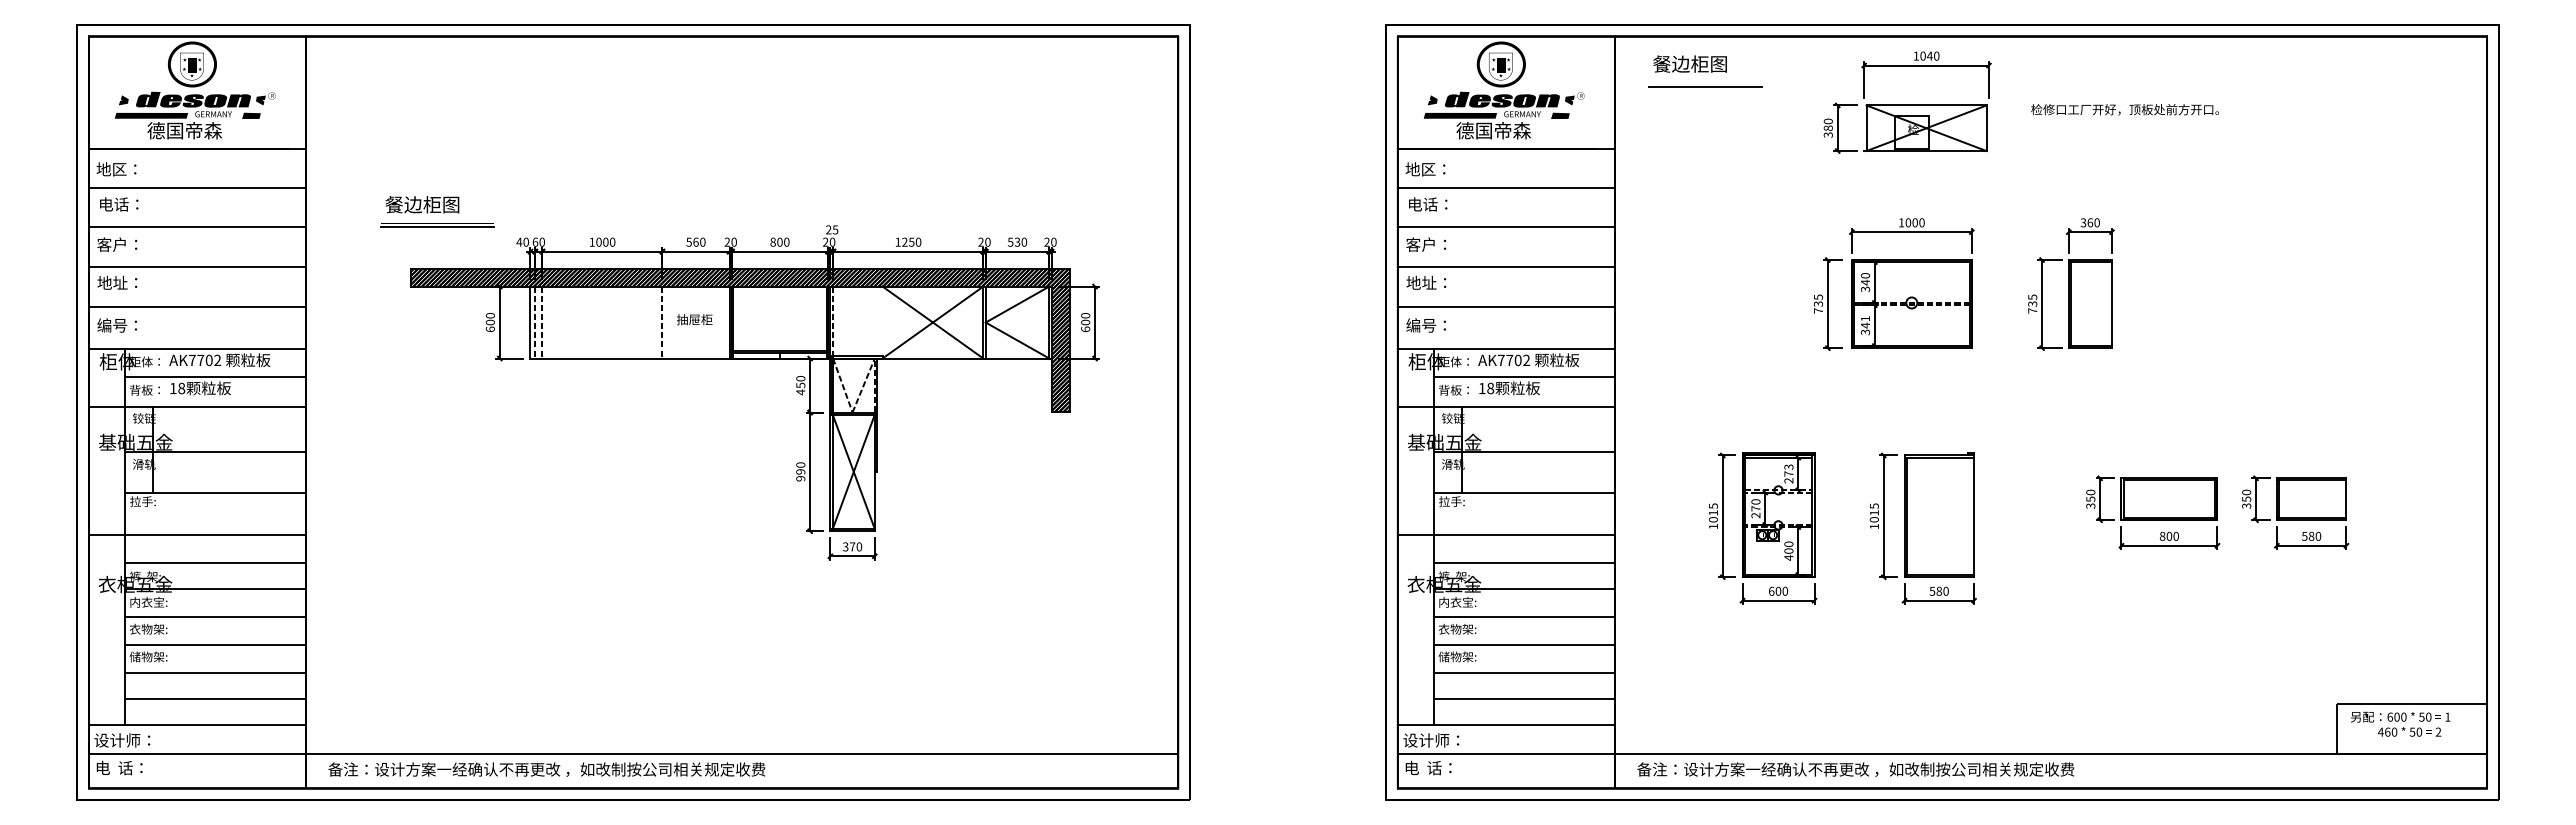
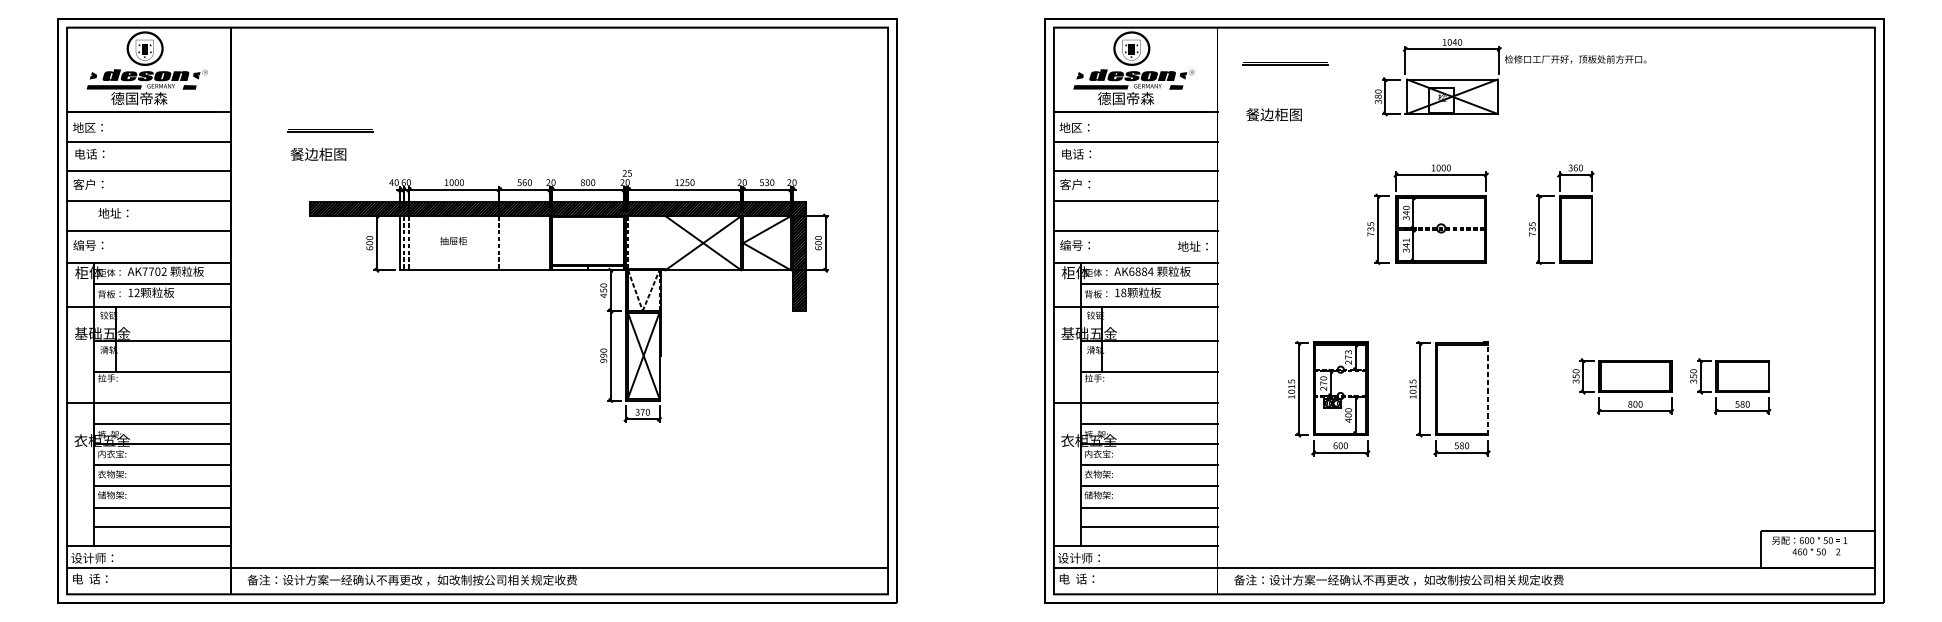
text: (1689, 63) -> (1273, 114), moved
text: (2124, 109) -> (1575, 59), moved
part: (437, 225) -> (329, 130), moved
text: (117, 282) -> (113, 213), moved
text: (1426, 282) -> (1192, 246), moved
text: (694, 319) -> (453, 240), moved
text: (1513, 360) -> (1140, 271), AK7702 -> AK6884
text: (181, 388) -> (136, 292), 18 -> 12
line: (1974, 516) -> (1488, 389), solid -> dashed

